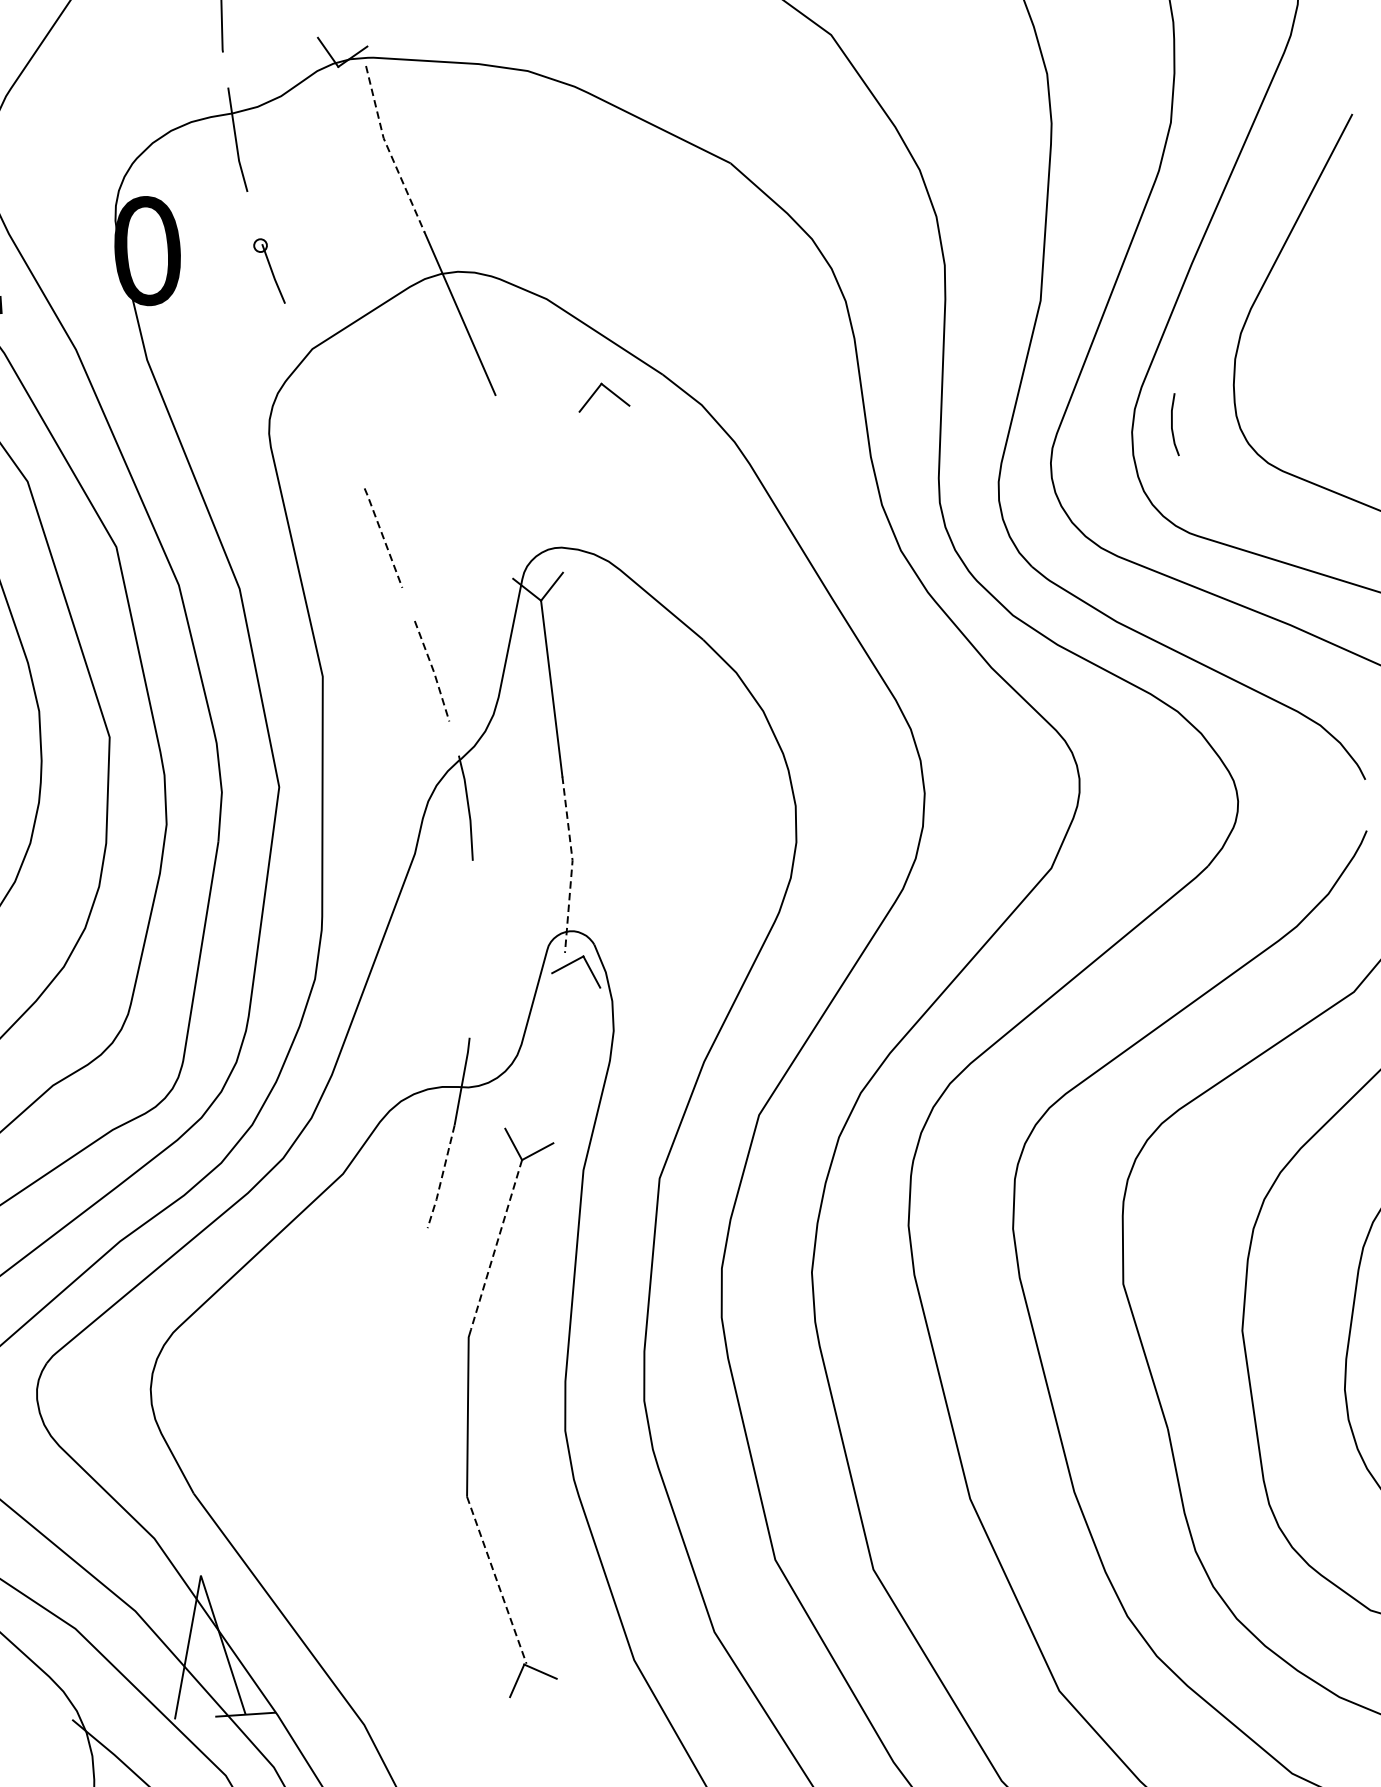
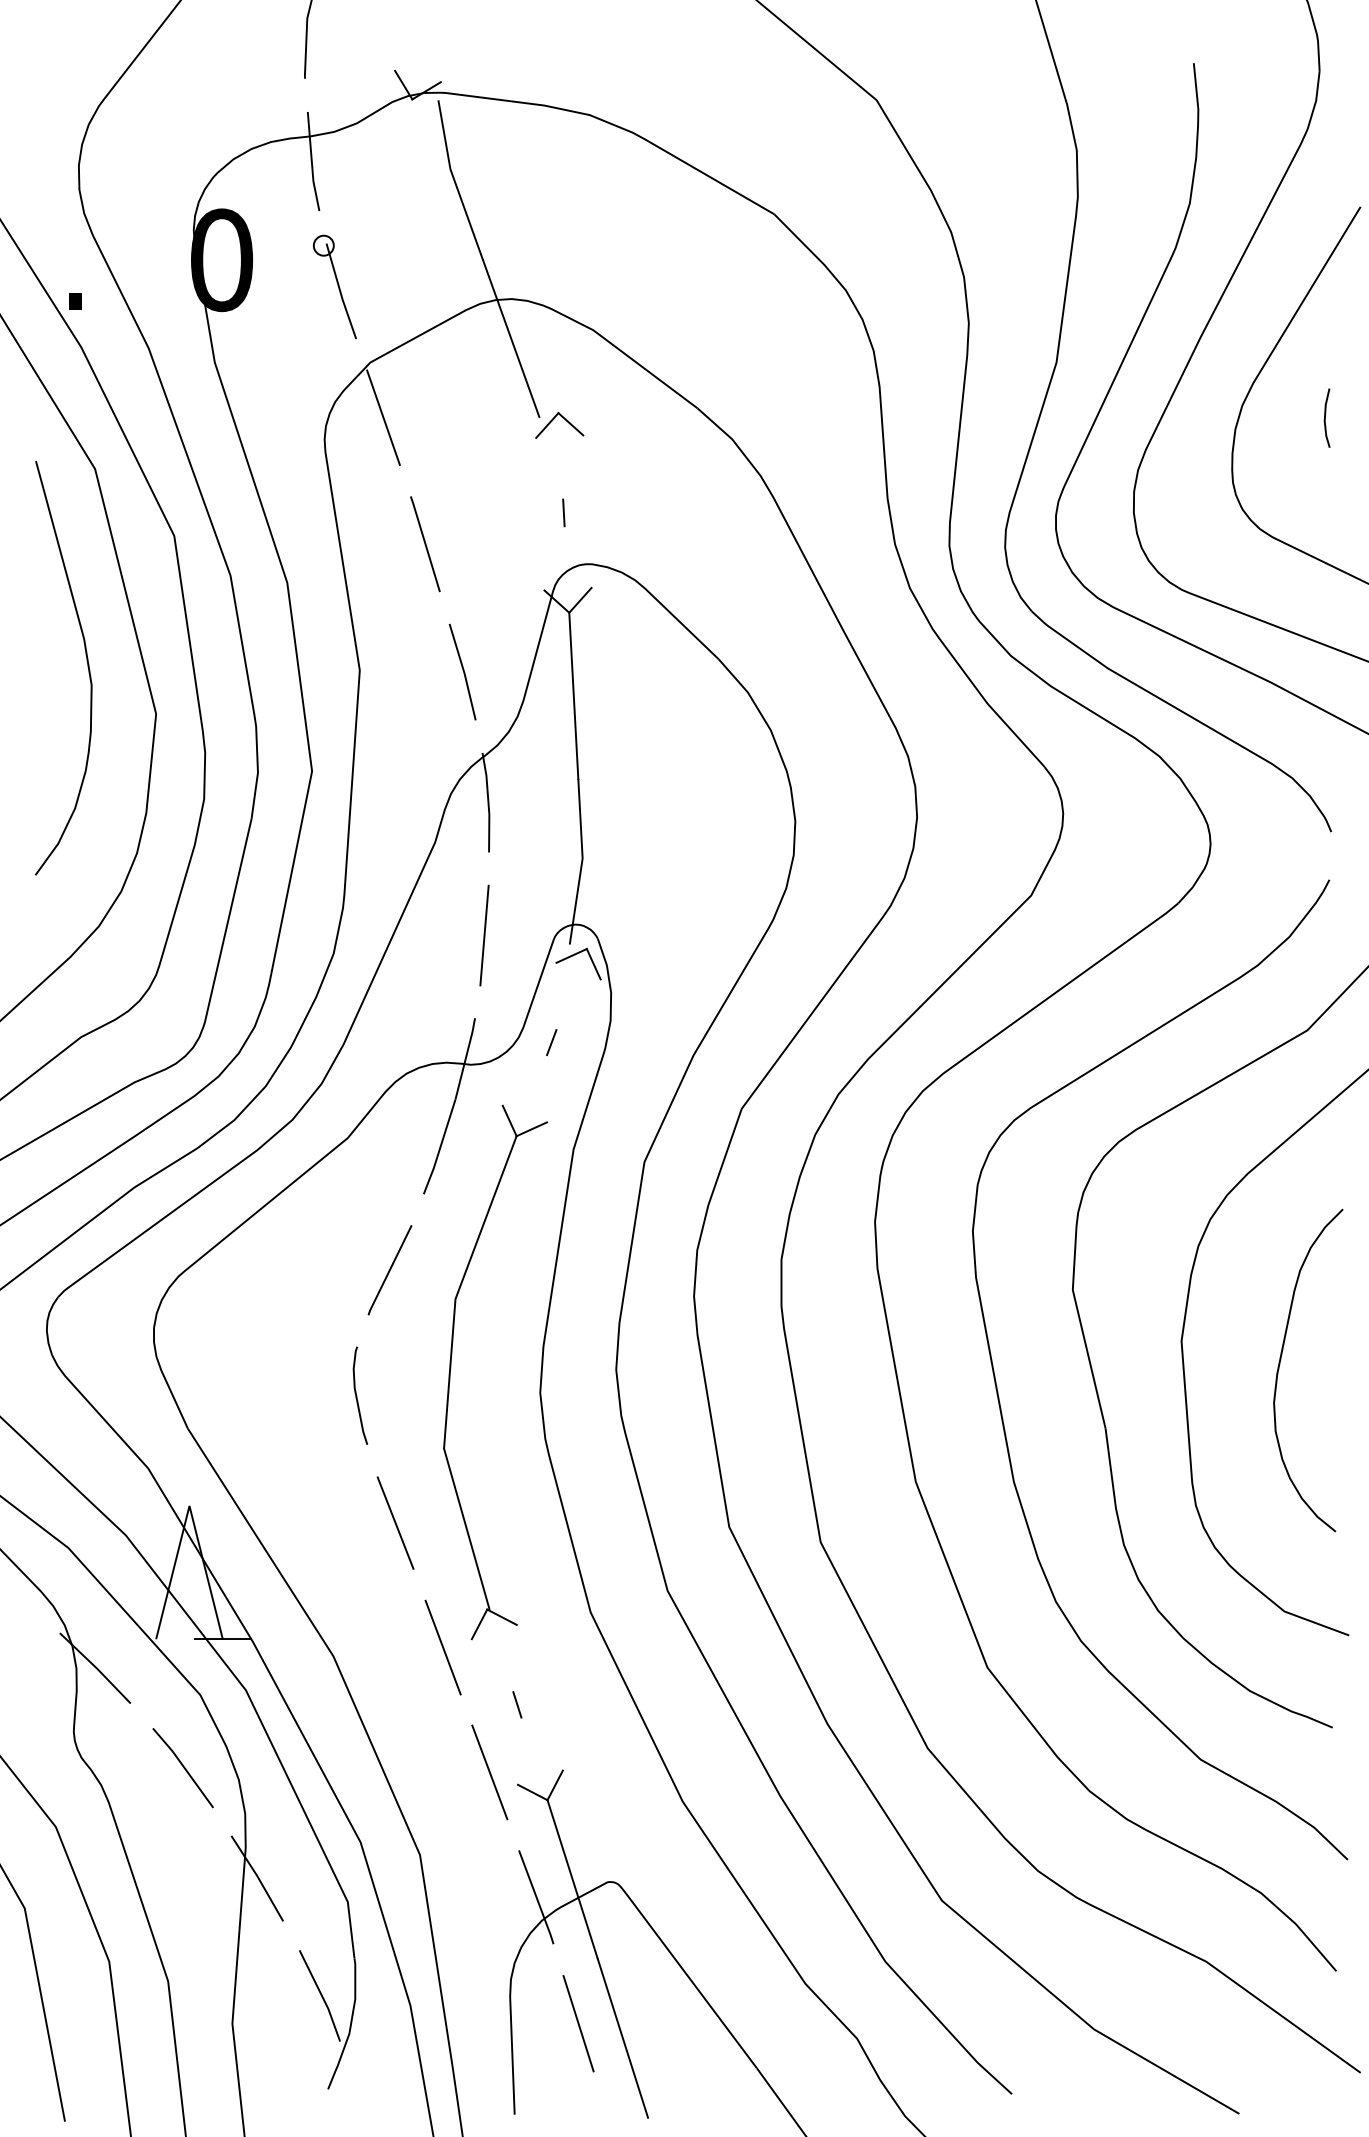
line: (388, 151) -> (454, 181), dashed -> solid
part: (268, 270) -> (334, 286), size x1.67
part: (606, 389) -> (562, 418), moved
line: (330, 406) -> (383, 417), added
line: (1172, 424) -> (1325, 417), moved
line: (527, 494) -> (563, 512), added
line: (383, 537) -> (425, 543), dashed -> solid
line: (434, 671) -> (464, 672), dashed -> solid
line: (572, 864) -> (582, 862), dashed -> solid
line: (473, 949) -> (484, 935), added
line: (552, 1058) -> (551, 1042), added
line: (442, 1177) -> (440, 1147), dashed -> solid
line: (496, 1245) -> (487, 1214), dashed -> solid
line: (396, 1311) -> (389, 1270), added
curve: (371, 1446) -> (357, 1395), added
line: (420, 1578) -> (395, 1522), added
line: (496, 1581) -> (466, 1529), dashed -> solid
line: (479, 1707) -> (442, 1647), added
line: (563, 1763) -> (517, 1704), added

